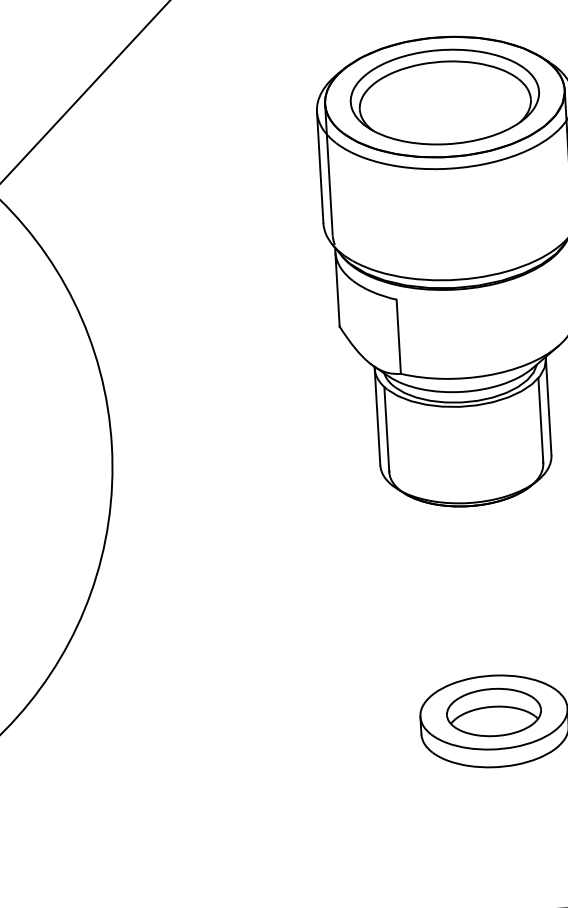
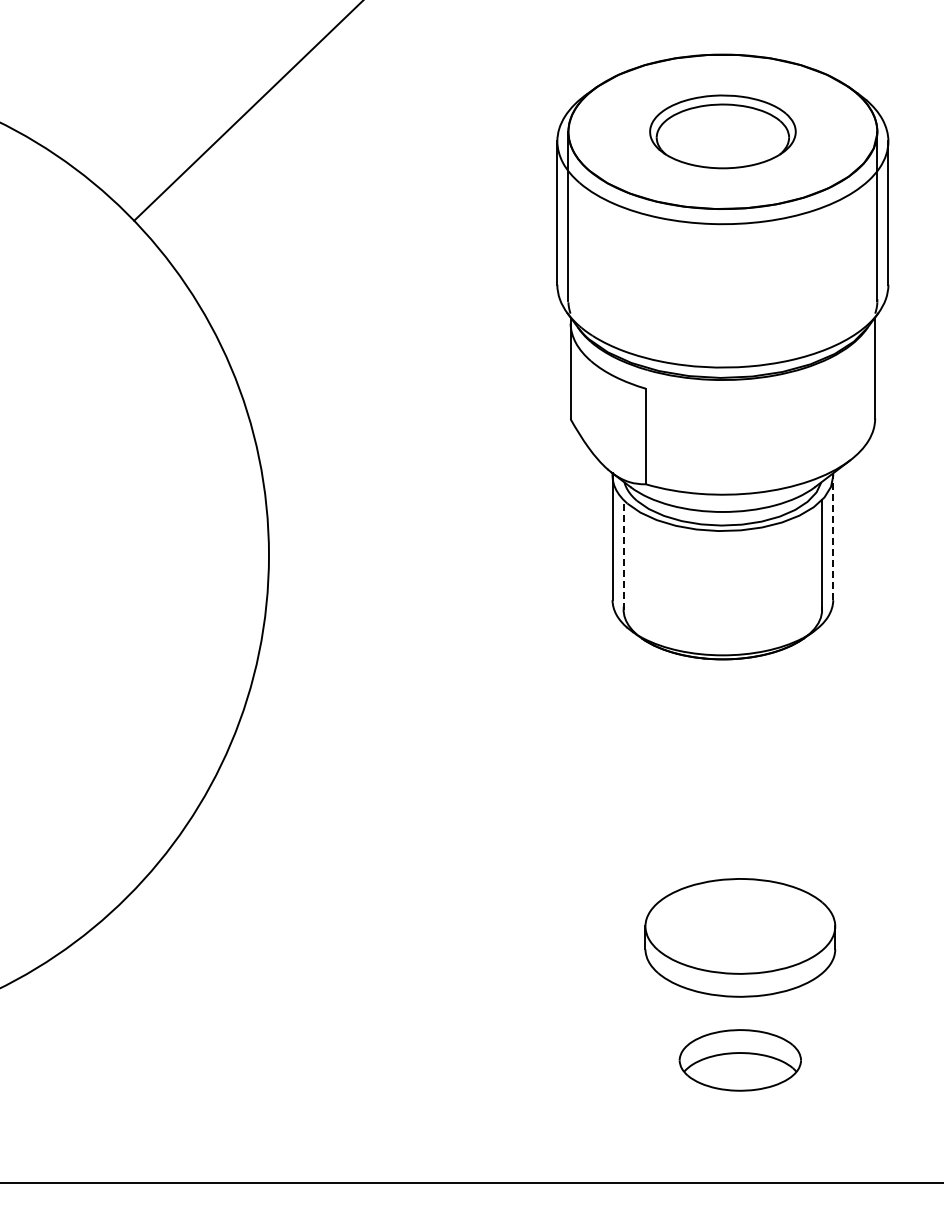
part: (444, 96) -> (722, 131), size x0.6
line: (548, 405) -> (833, 536), solid -> dashed
line: (386, 429) -> (623, 554), solid -> dashed
part: (493, 712) -> (739, 1060), moved

